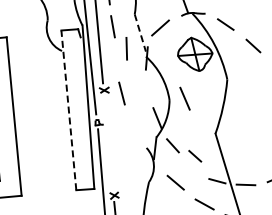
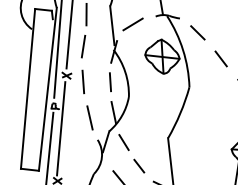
line: (140, 33) -> (112, 26), dashed -> solid
line: (126, 48) -> (83, 46), moved
line: (148, 88) -> (110, 81), added
line: (184, 98) -> (89, 117), moved
line: (68, 109) -> (27, 87), dashed -> solid
line: (108, 143) -> (61, 128), added
line: (195, 155) -> (139, 165), moved

